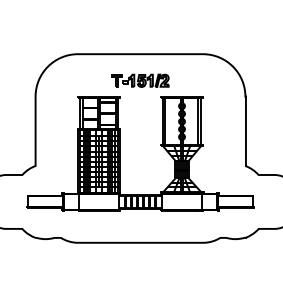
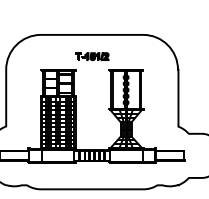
part: (140, 80) -> (92, 56), size x0.71

